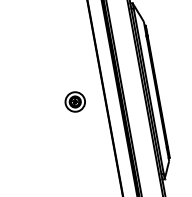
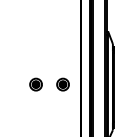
part: (30, 109) -> (35, 84), added

